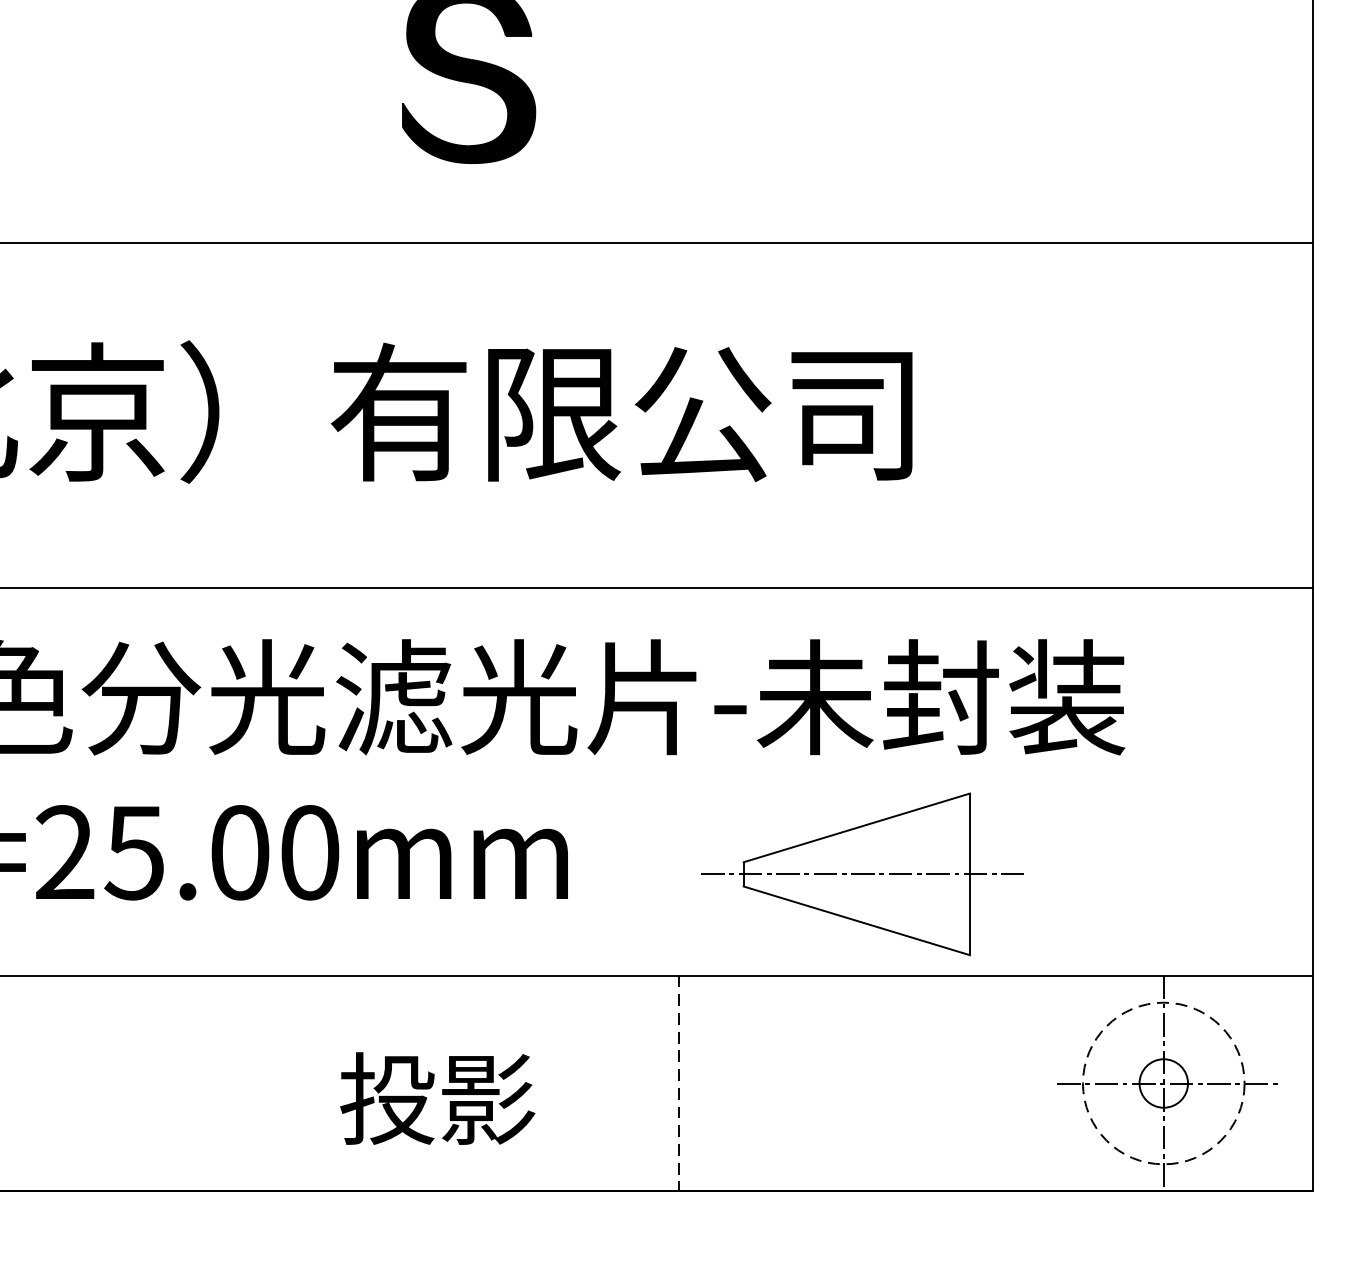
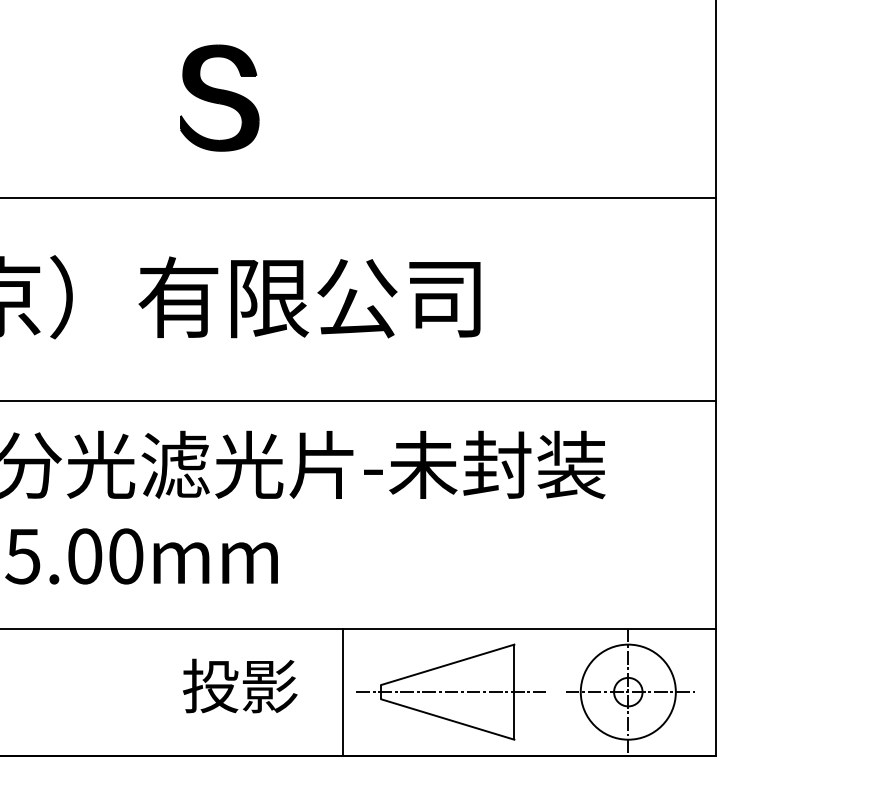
part: (861, 873) -> (450, 691), moved
circle: (1162, 1082) -> (627, 691), dashed -> solid
line: (677, 1084) -> (342, 692), dashed -> solid
text: (438, 1097) -> (240, 685), moved

